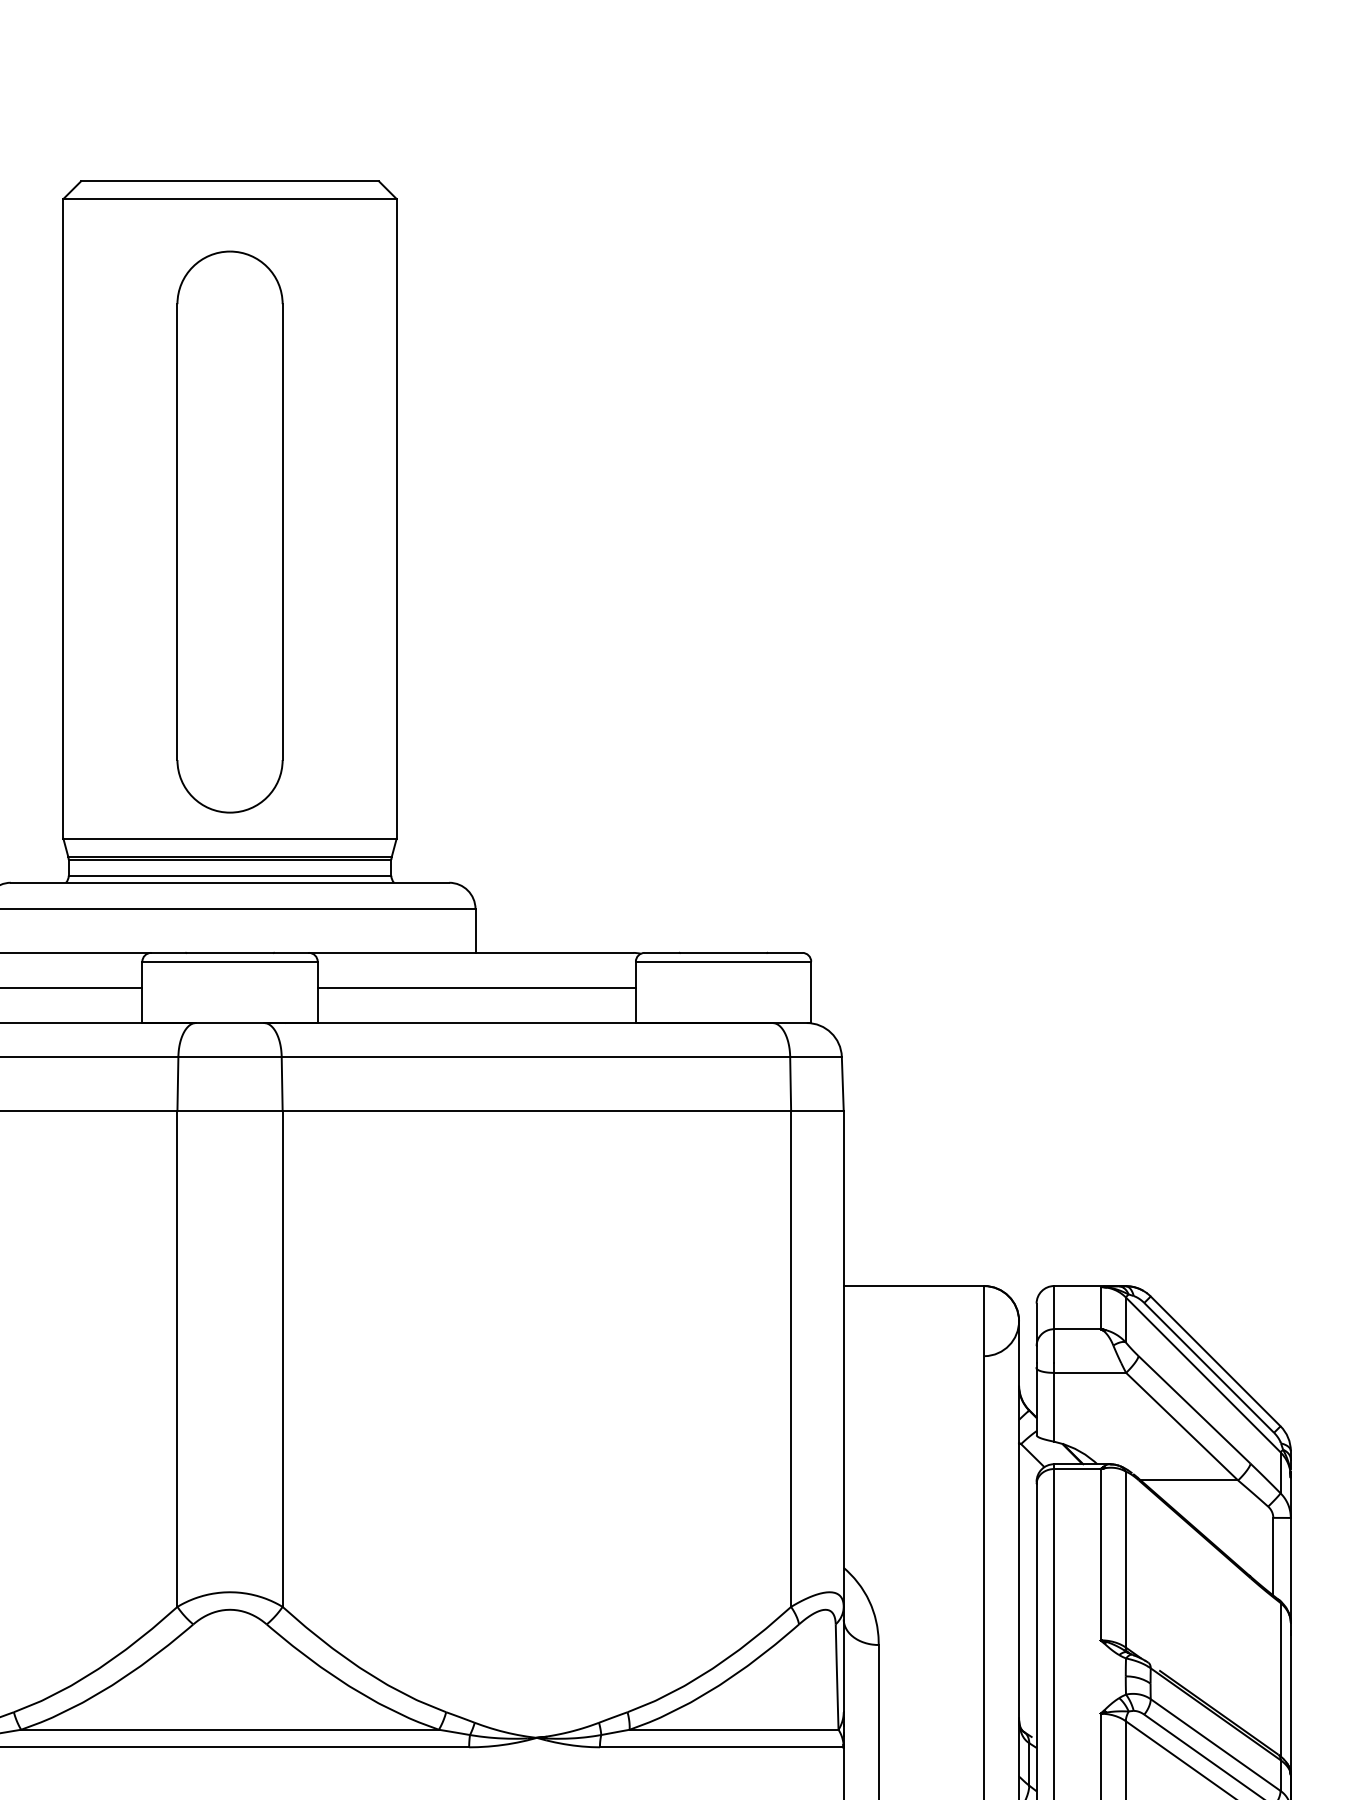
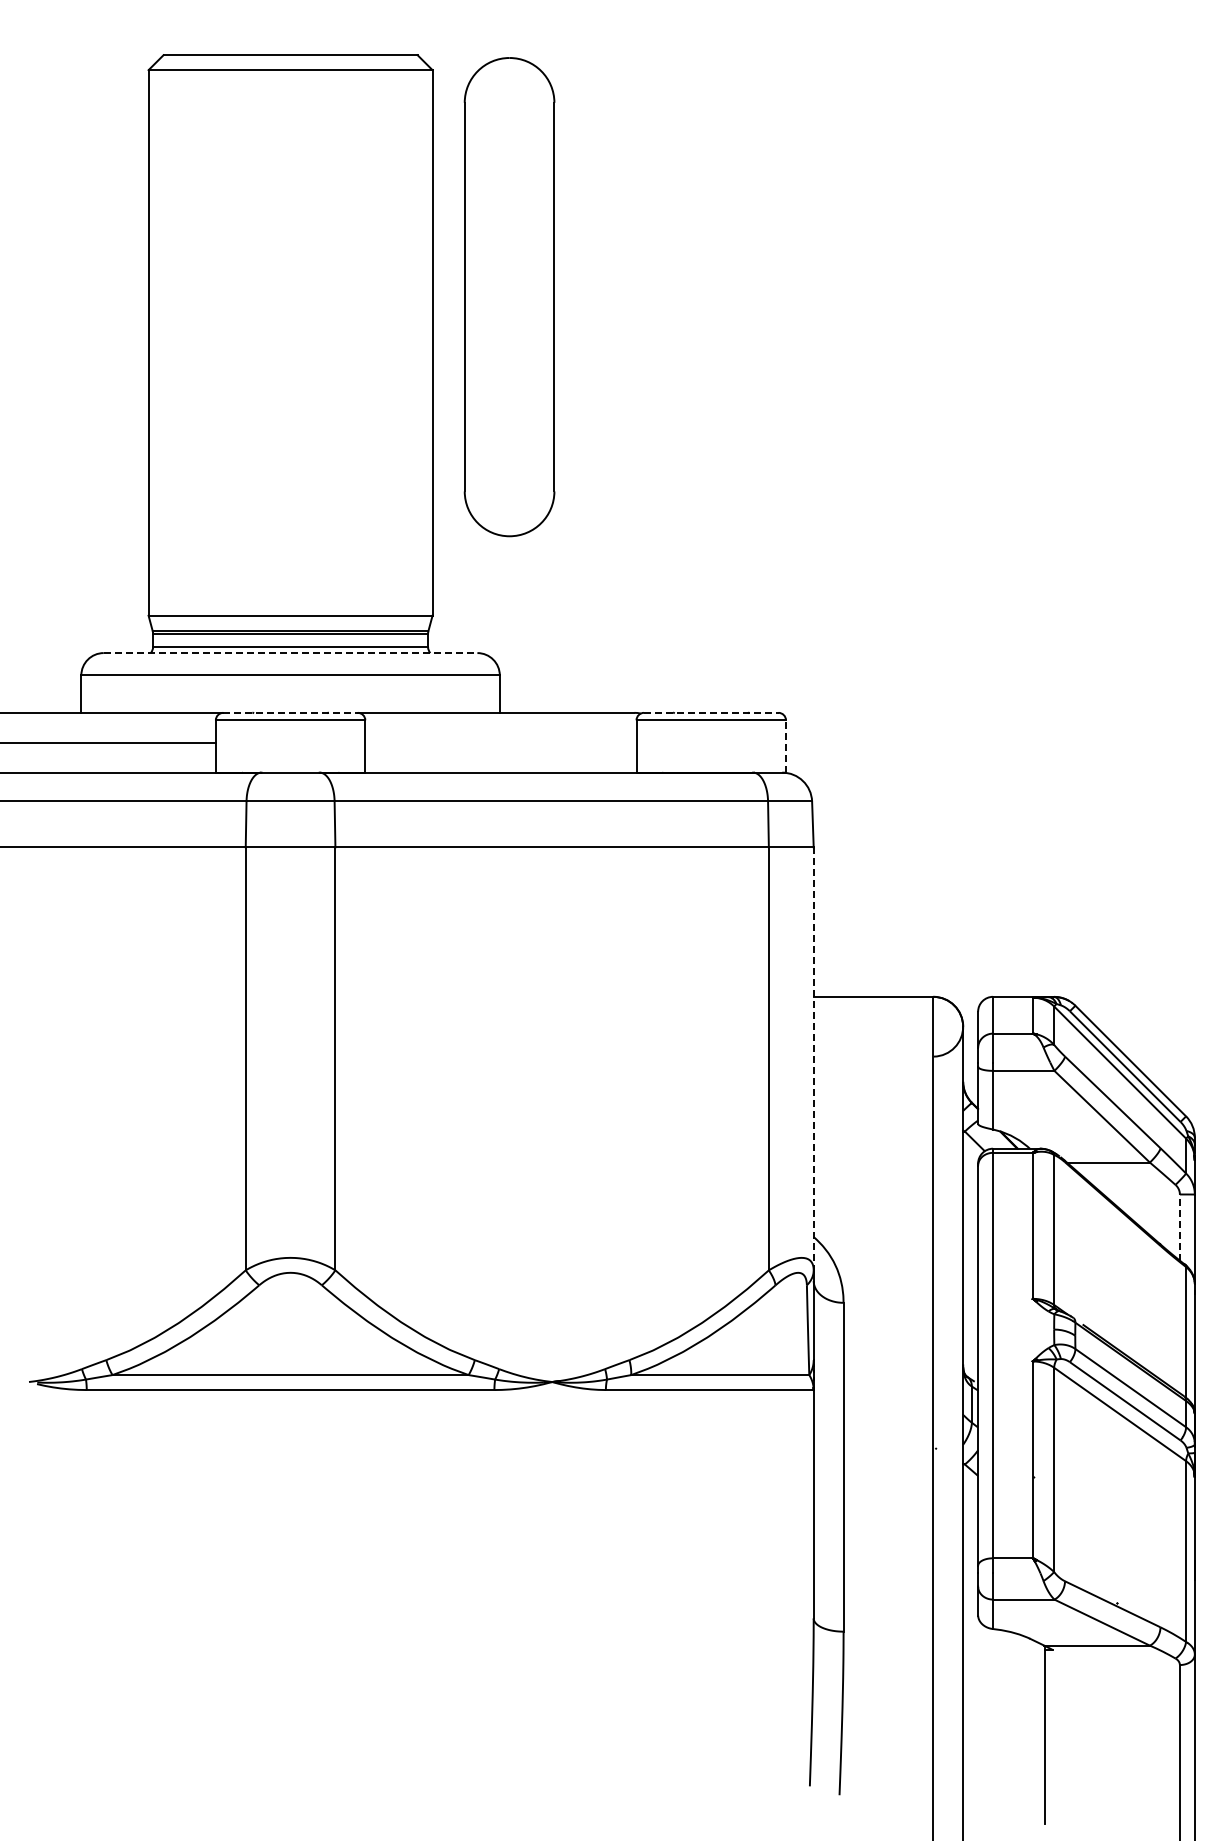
part: (229, 532) -> (509, 297), moved
line: (229, 883) -> (290, 653), solid -> dashed
line: (231, 952) -> (291, 712), solid -> dashed
line: (723, 952) -> (711, 712), solid -> dashed
line: (476, 987) -> (500, 742), removed
line: (810, 992) -> (785, 746), solid -> dashed
line: (843, 1359) -> (813, 1059), solid -> dashed
line: (1272, 1556) -> (1179, 1227), solid -> dashed

